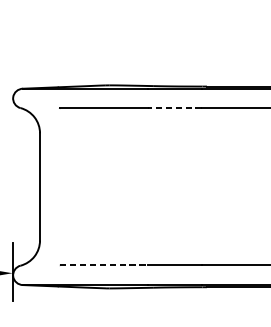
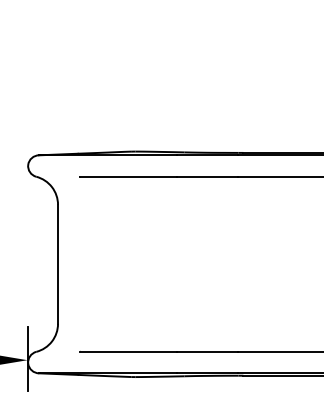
line: (173, 108) -> (206, 177), dashed -> solid
line: (103, 265) -> (128, 351), dashed -> solid

